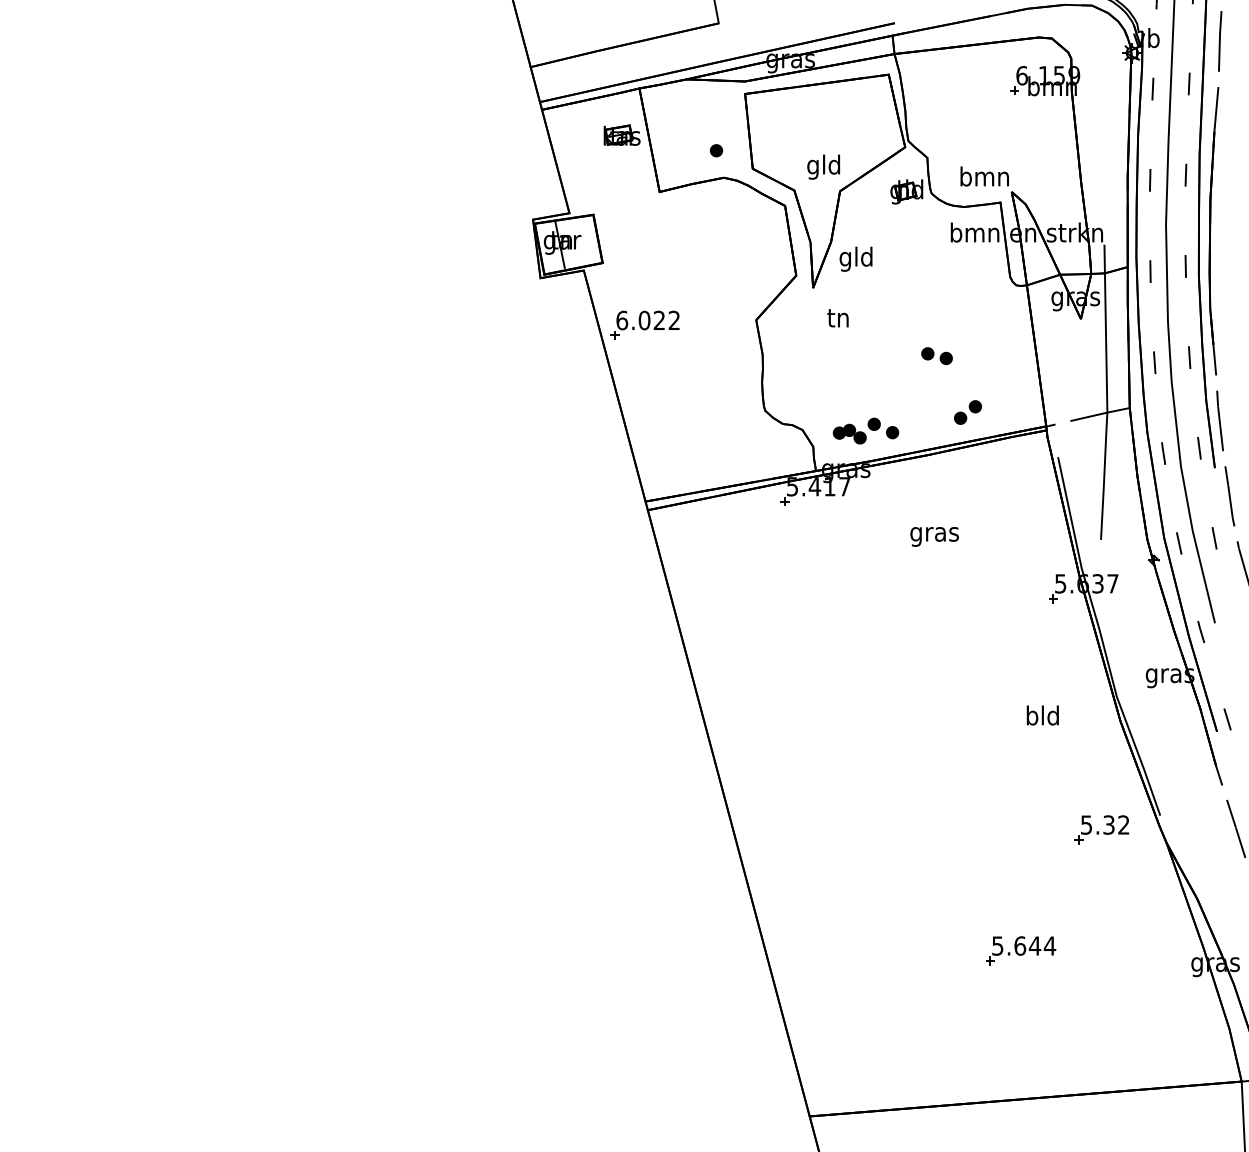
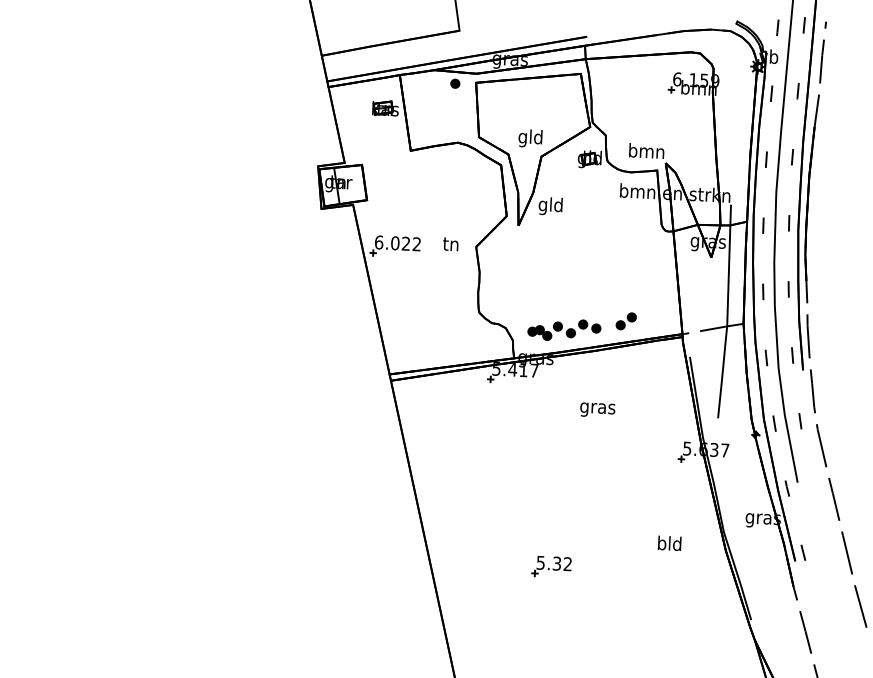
part: (716, 150) -> (455, 83), moved
text: (837, 318) -> (450, 244), moved
part: (936, 356) -> (589, 326), moved
part: (1101, 829) -> (551, 566), moved

